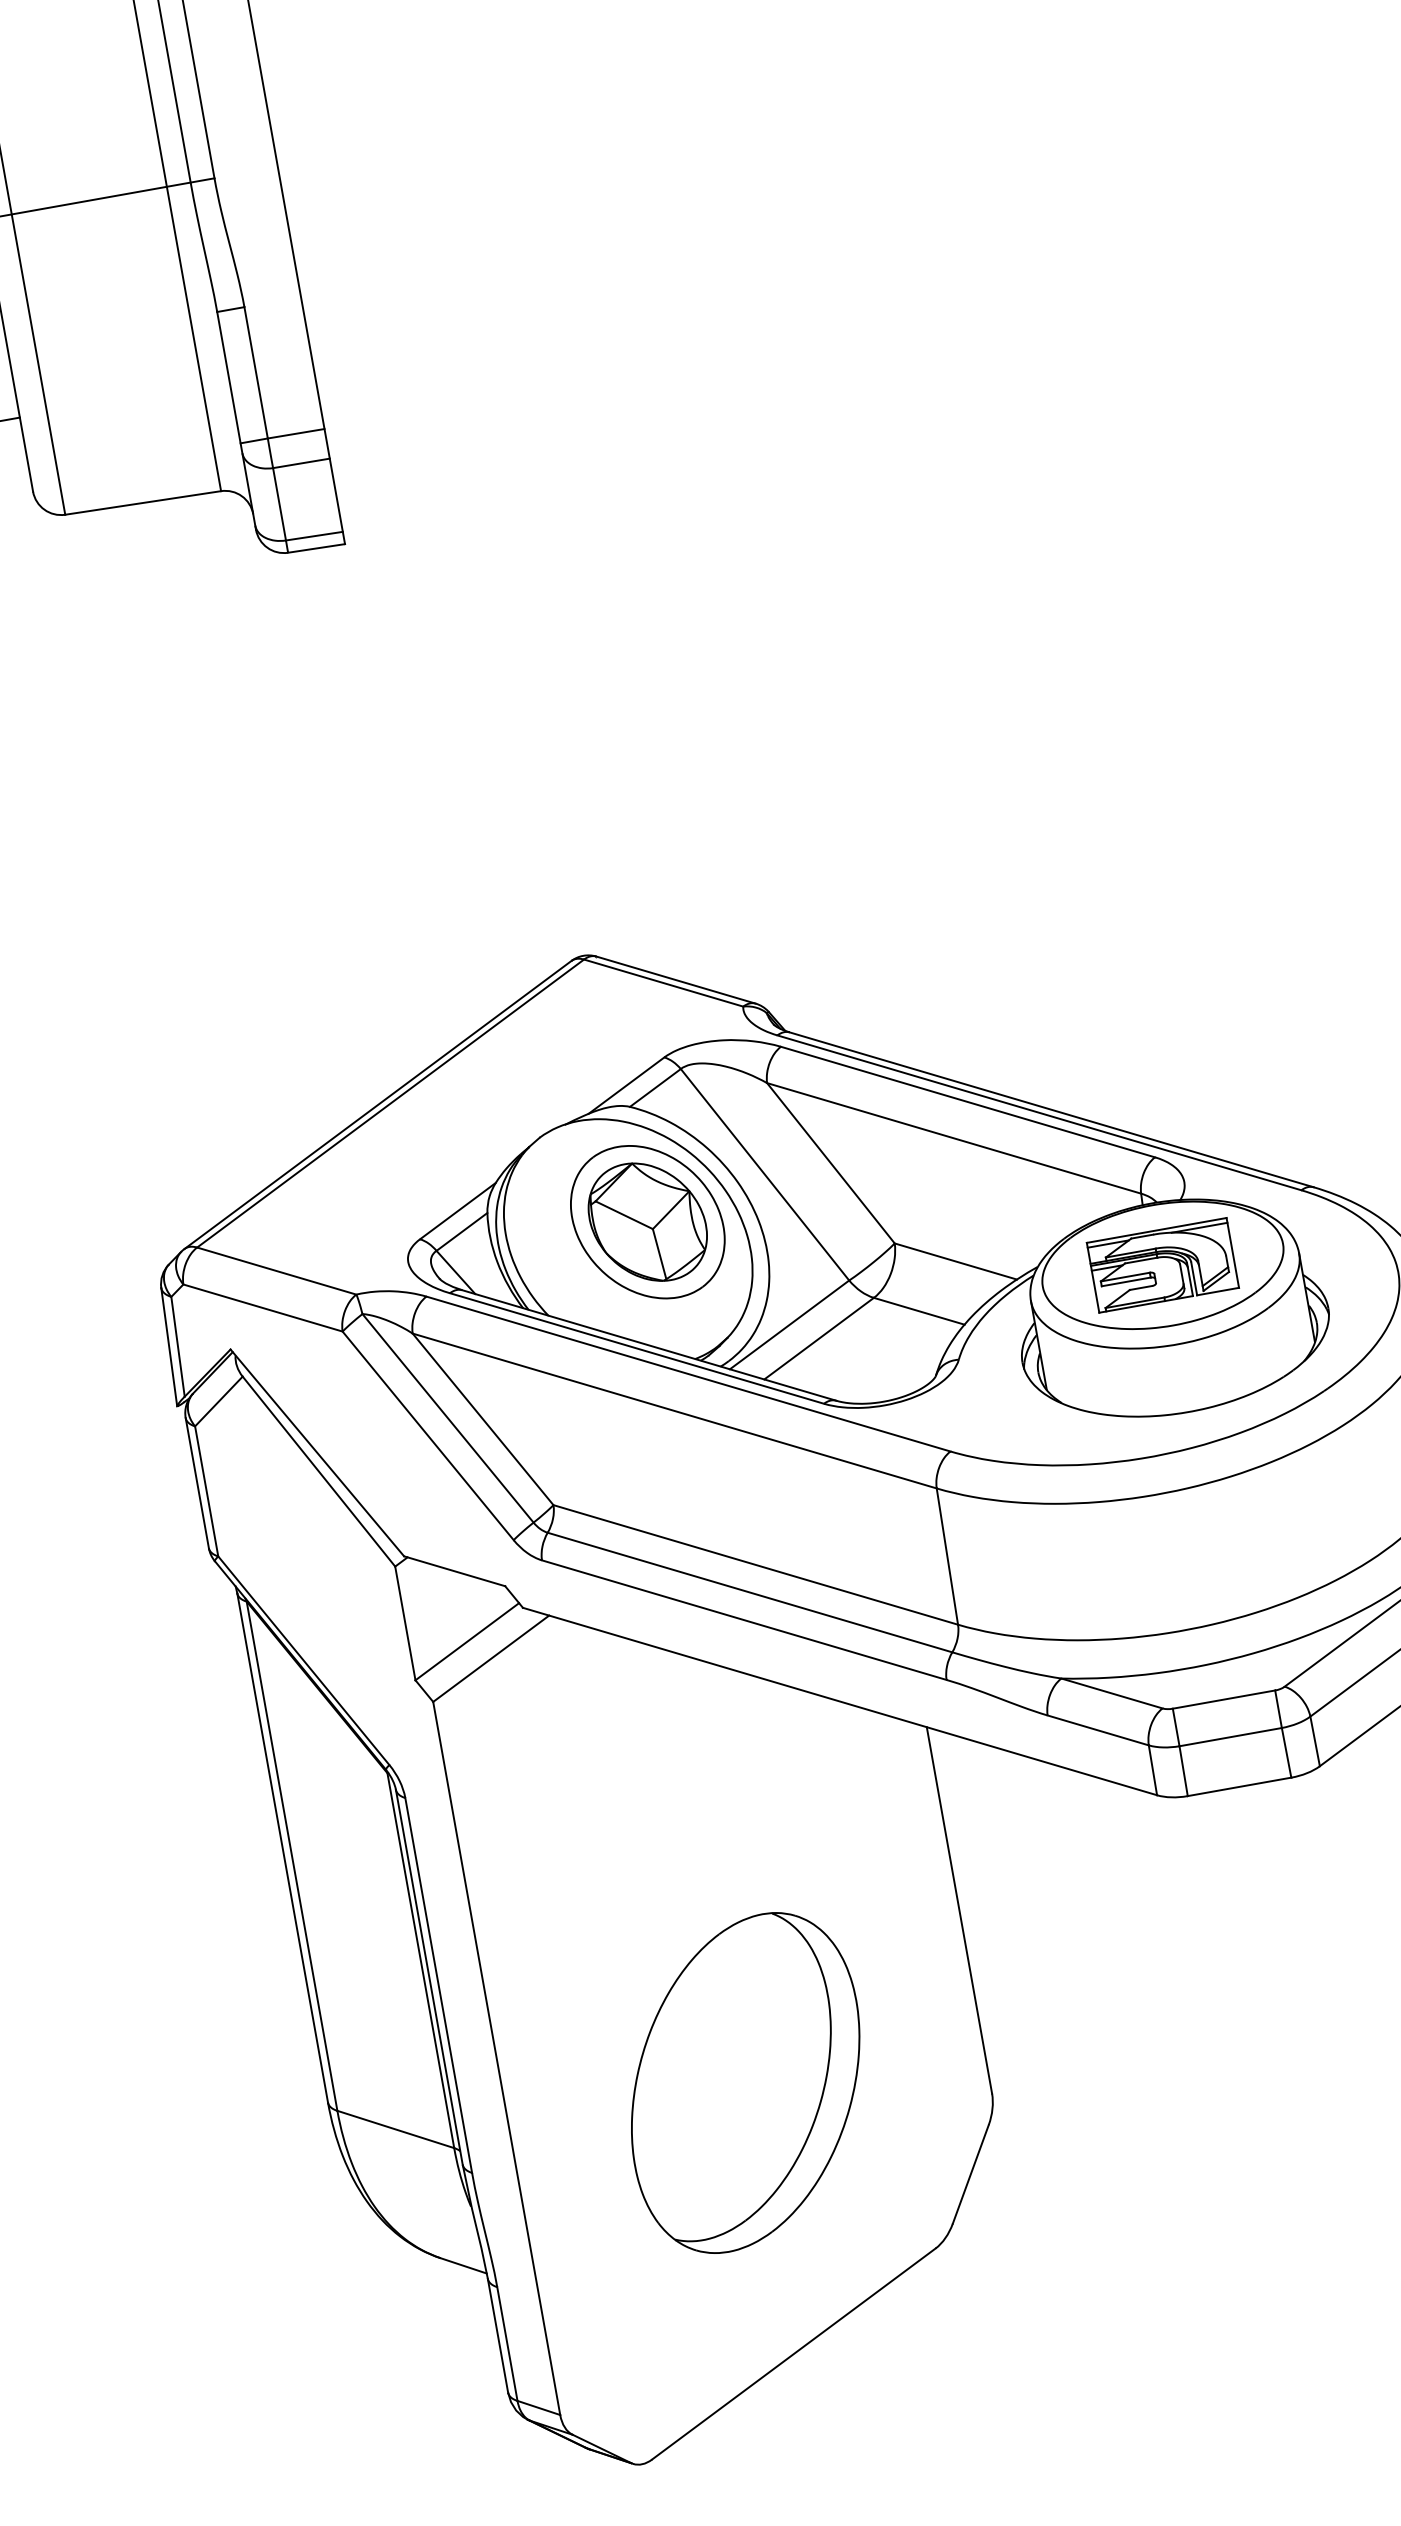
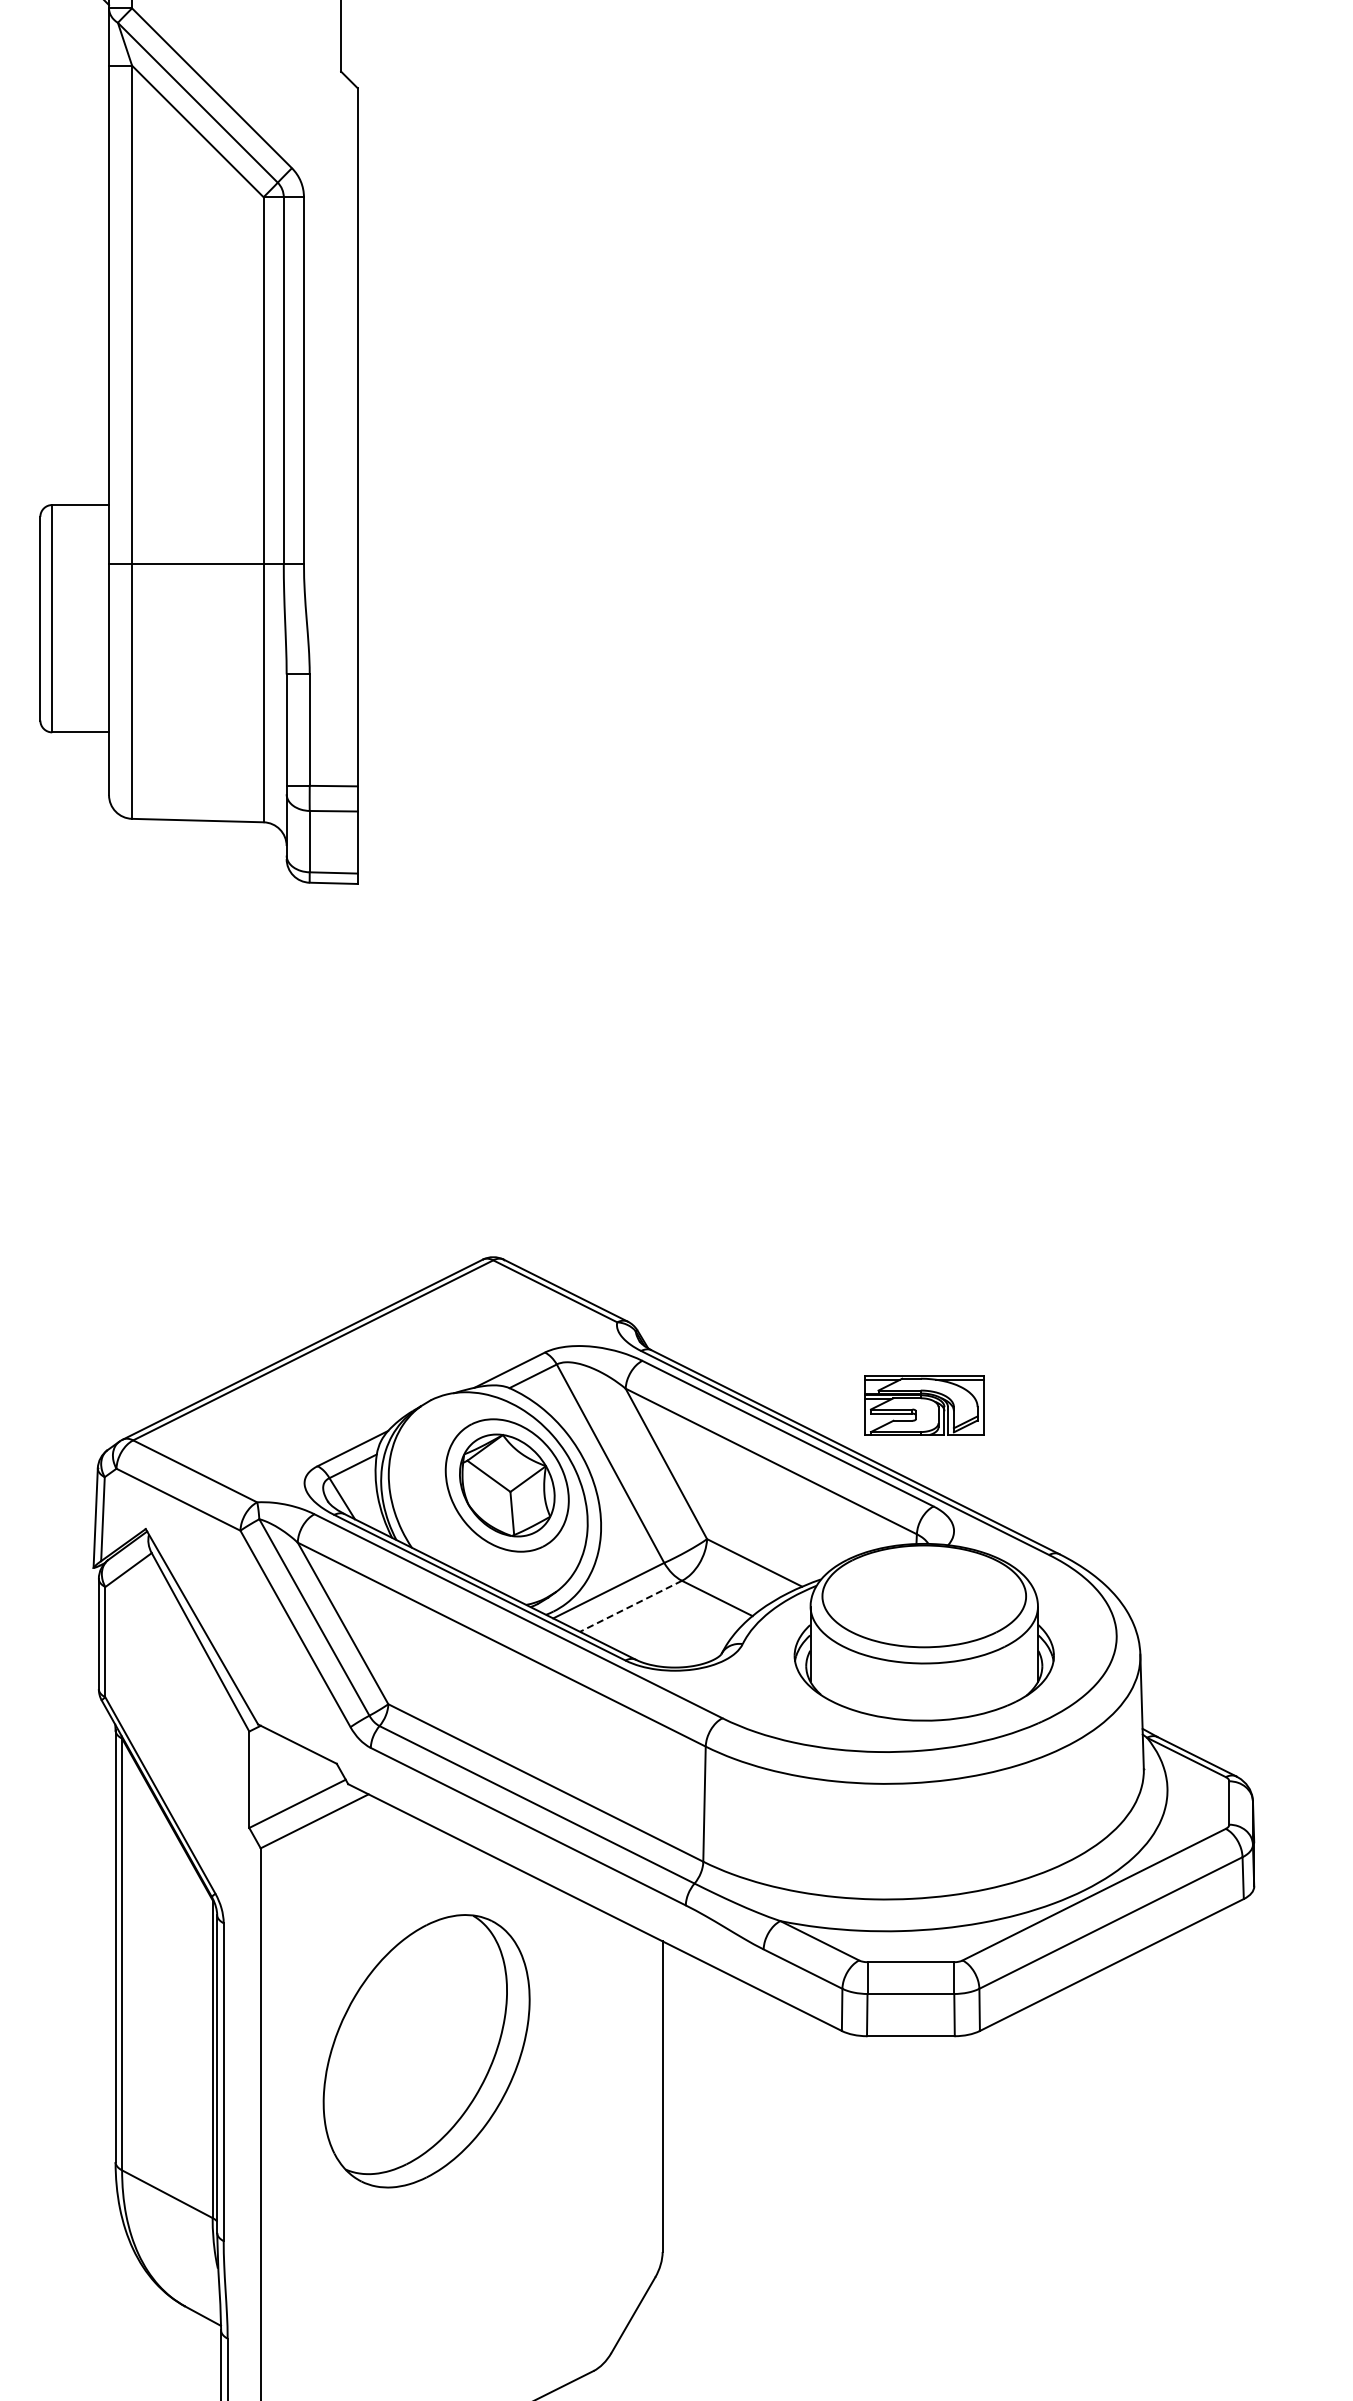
part: (1163, 1265) -> (924, 1405), moved
line: (818, 1339) -> (630, 1606), solid -> dashed
part: (745, 2083) -> (426, 2051), moved

